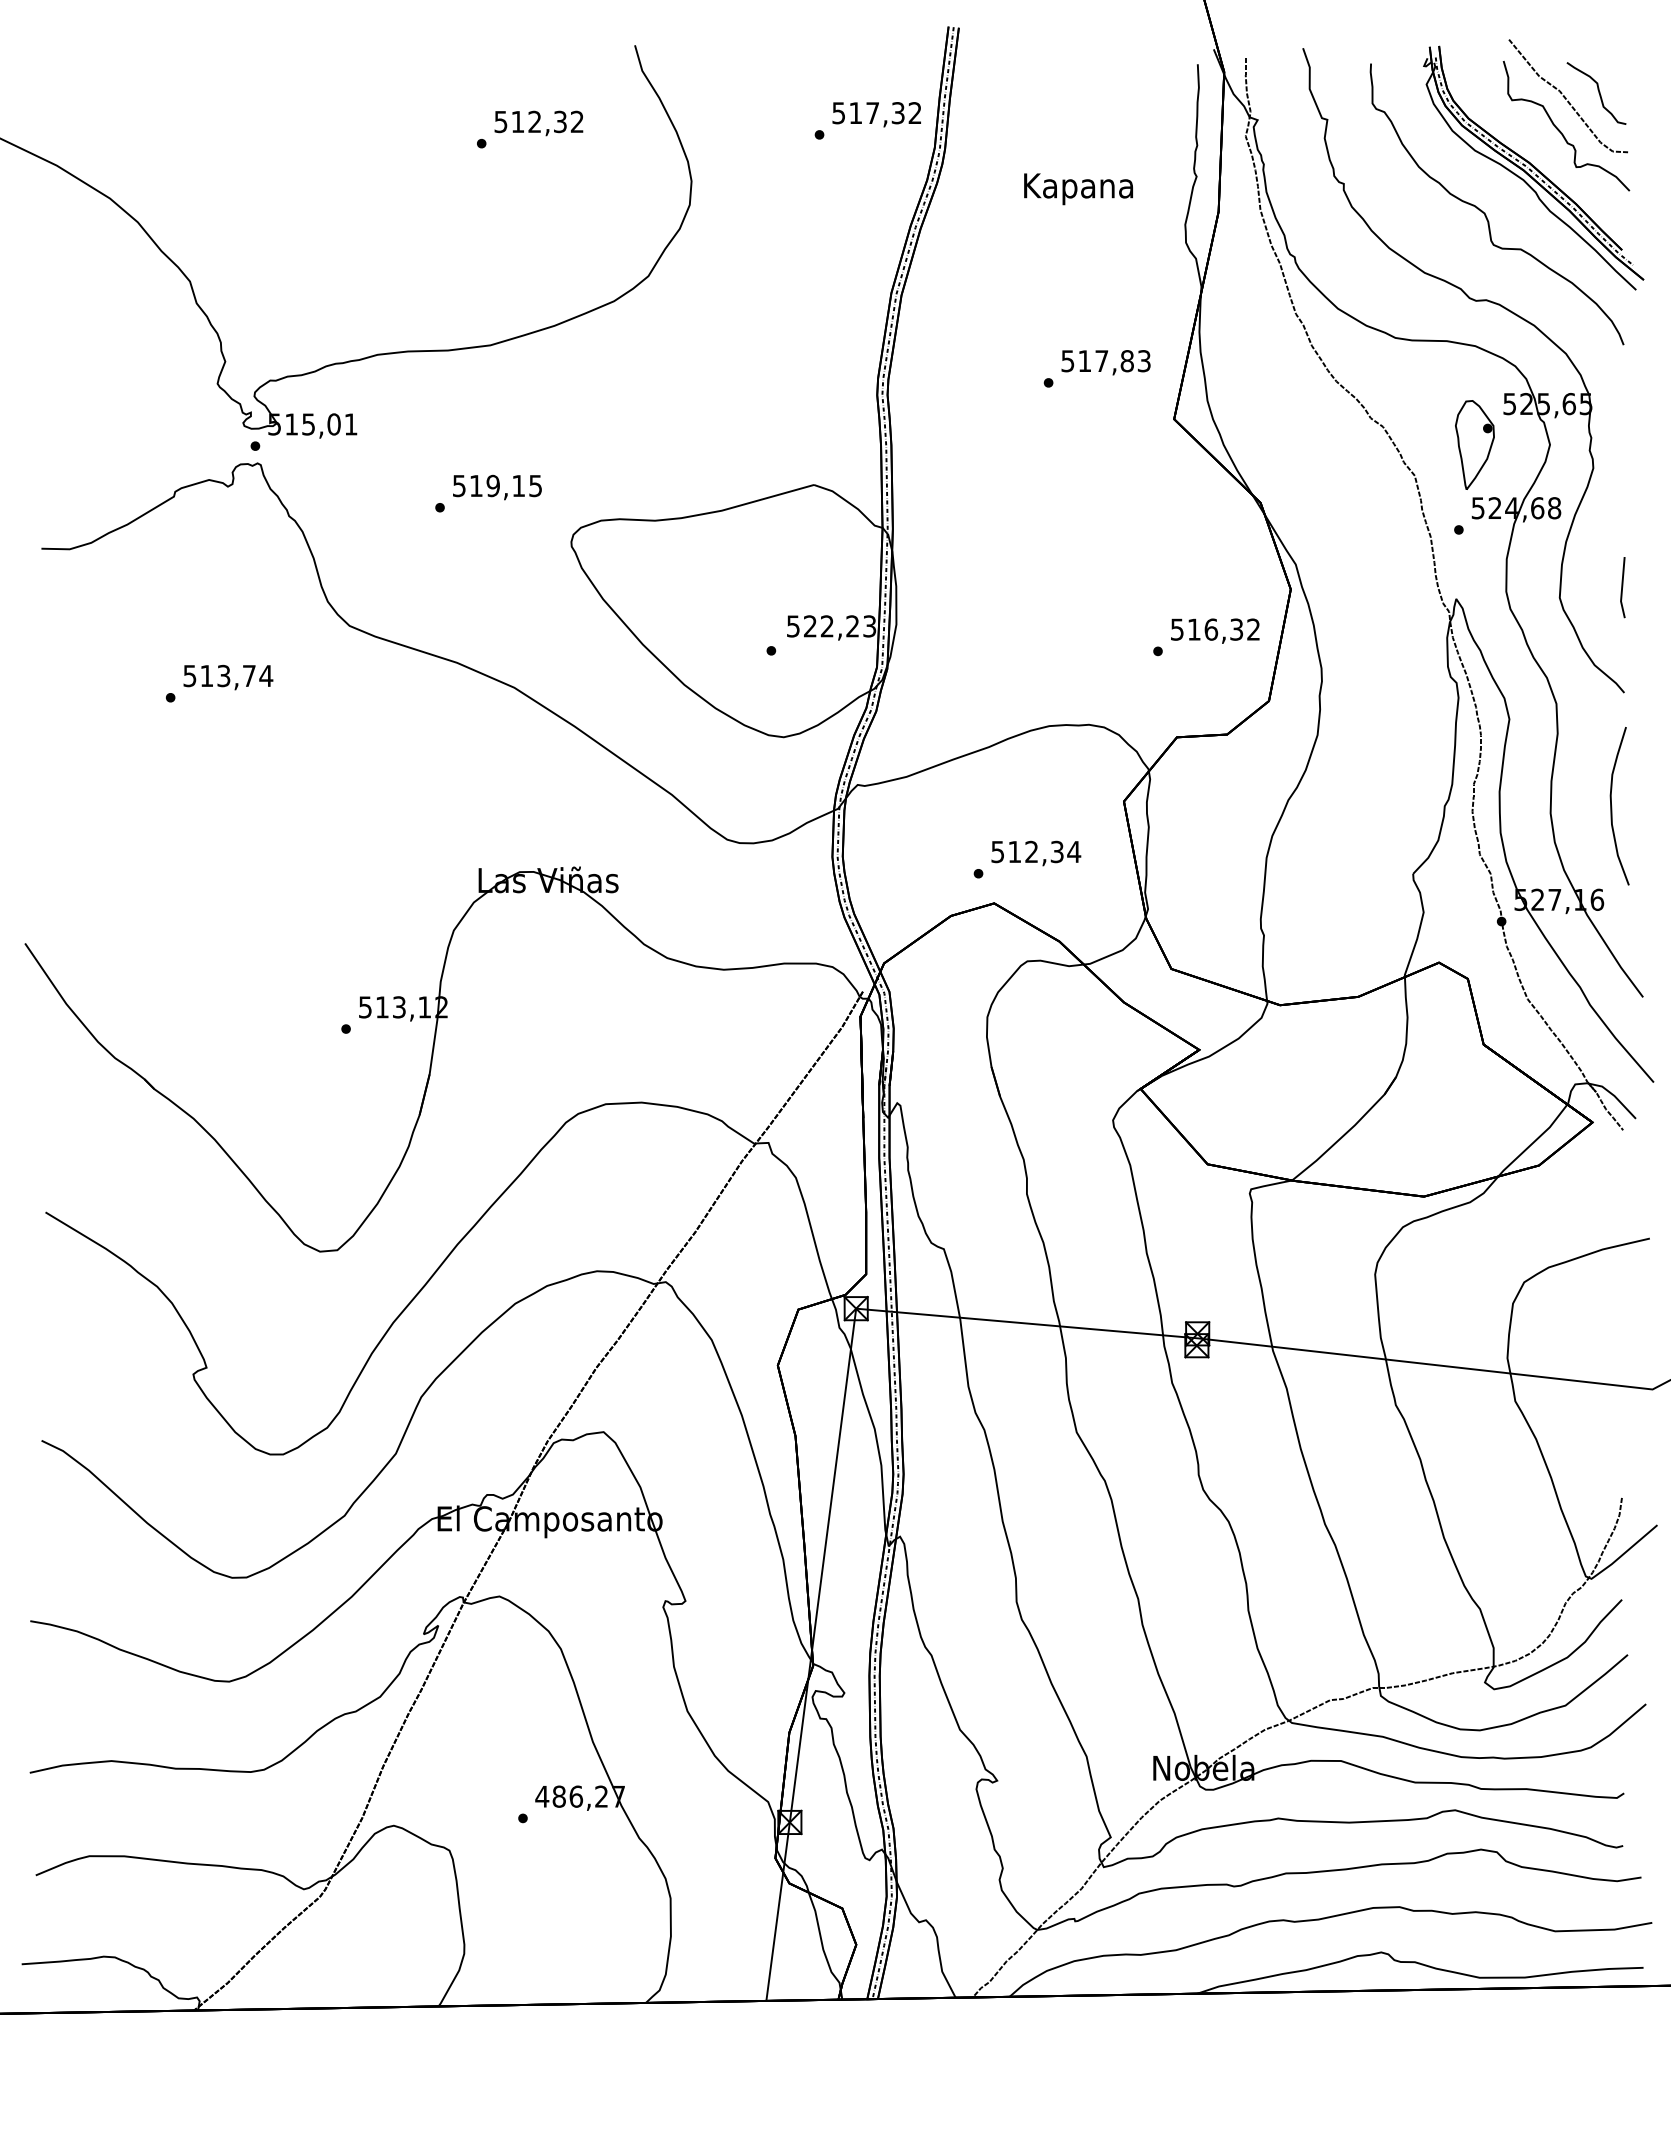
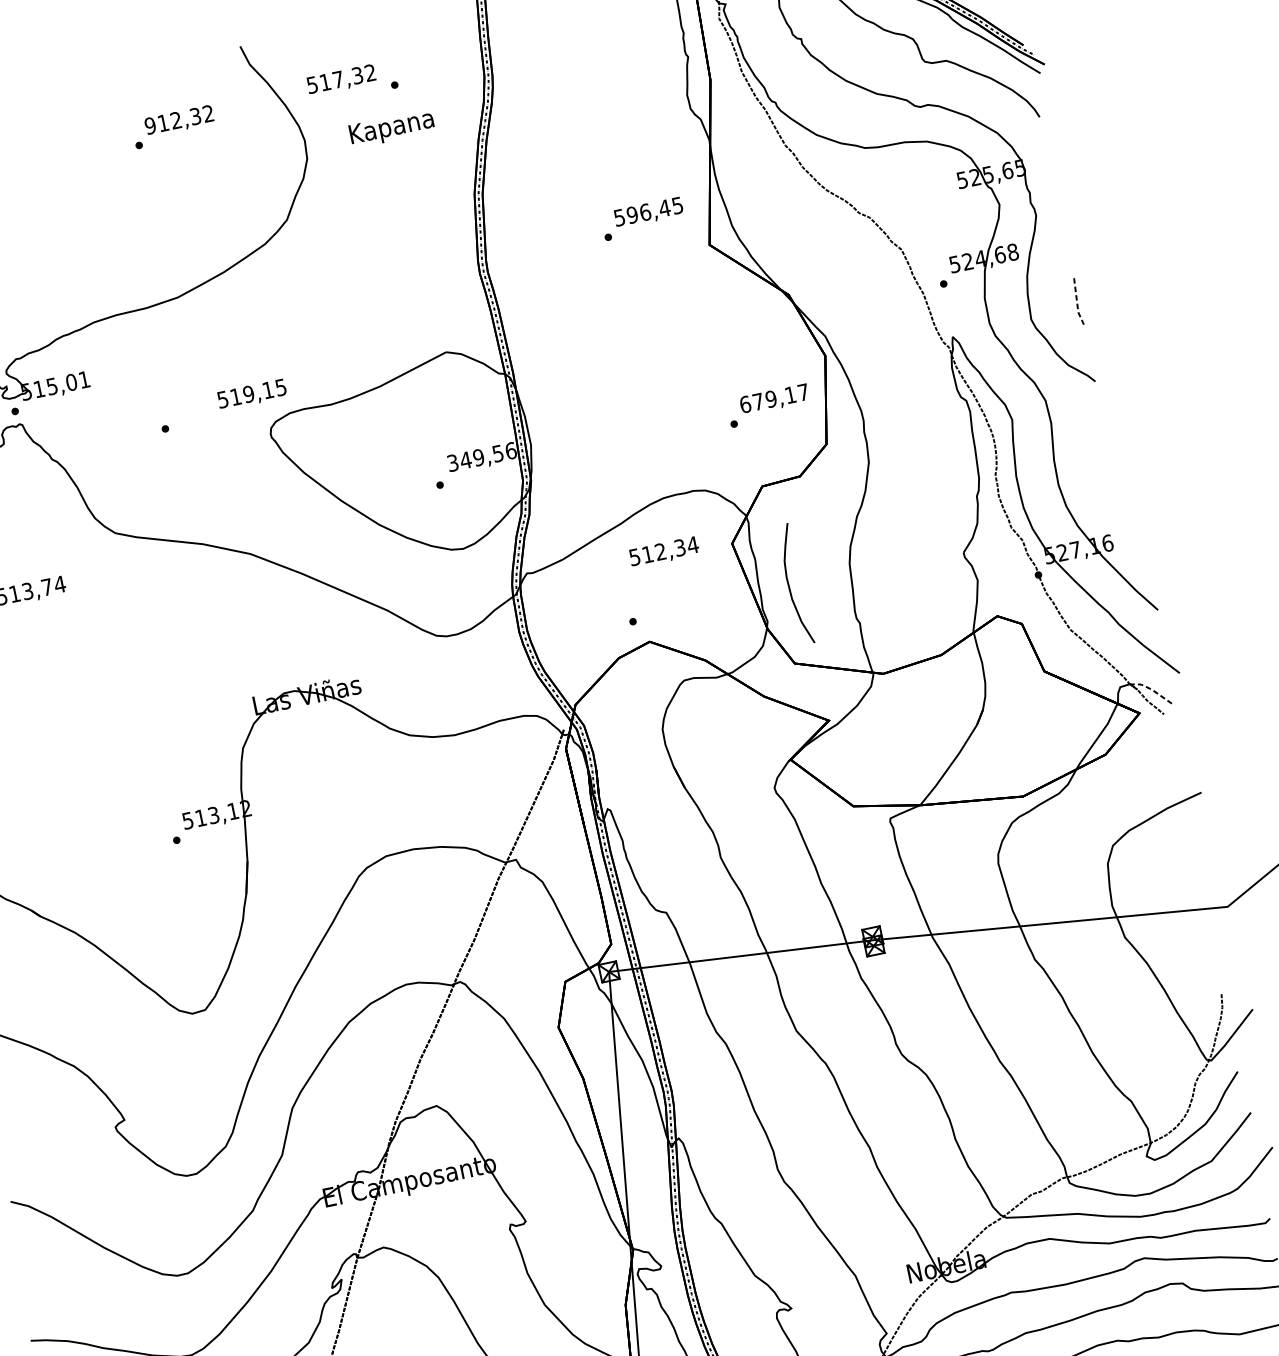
text: (876, 114) -> (341, 80), moved
text: (500, 121) -> (150, 125), 512,32 -> 912,32
text: (1078, 189) -> (392, 129), moved
text: (1114, 361) -> (655, 210), 517,83 -> 596,45
part: (1474, 444) -> (942, 216), removed
text: (497, 487) -> (252, 394), moved
line: (1622, 588) -> (1077, 302), solid -> dashed
text: (831, 626) -> (481, 457), 522,23 -> 349,56
text: (1214, 629) -> (773, 398), 516,32 -> 679,17
curve: (1612, 806) -> (789, 585), moved
text: (1036, 853) -> (664, 552), moved
line: (1614, 1096) -> (1152, 690), solid -> dashed

